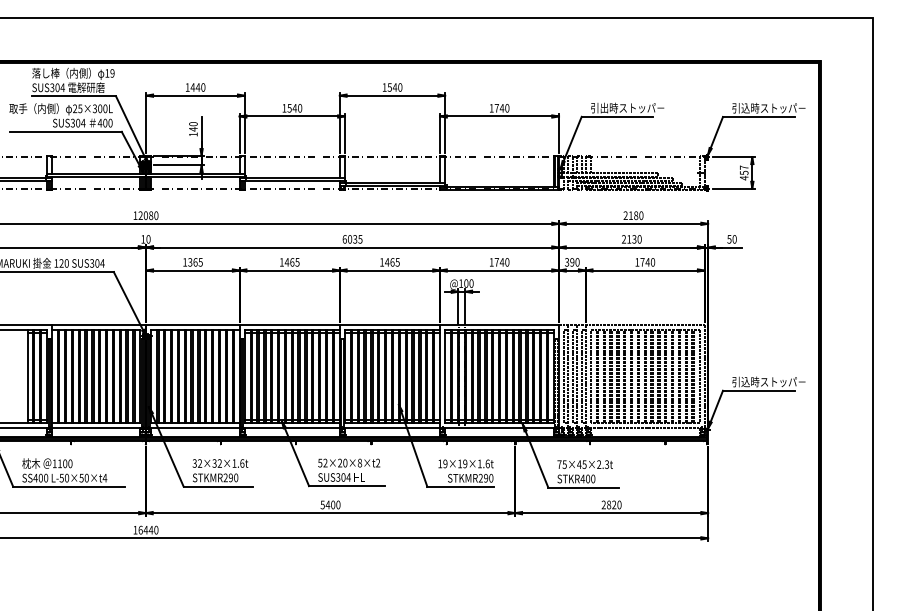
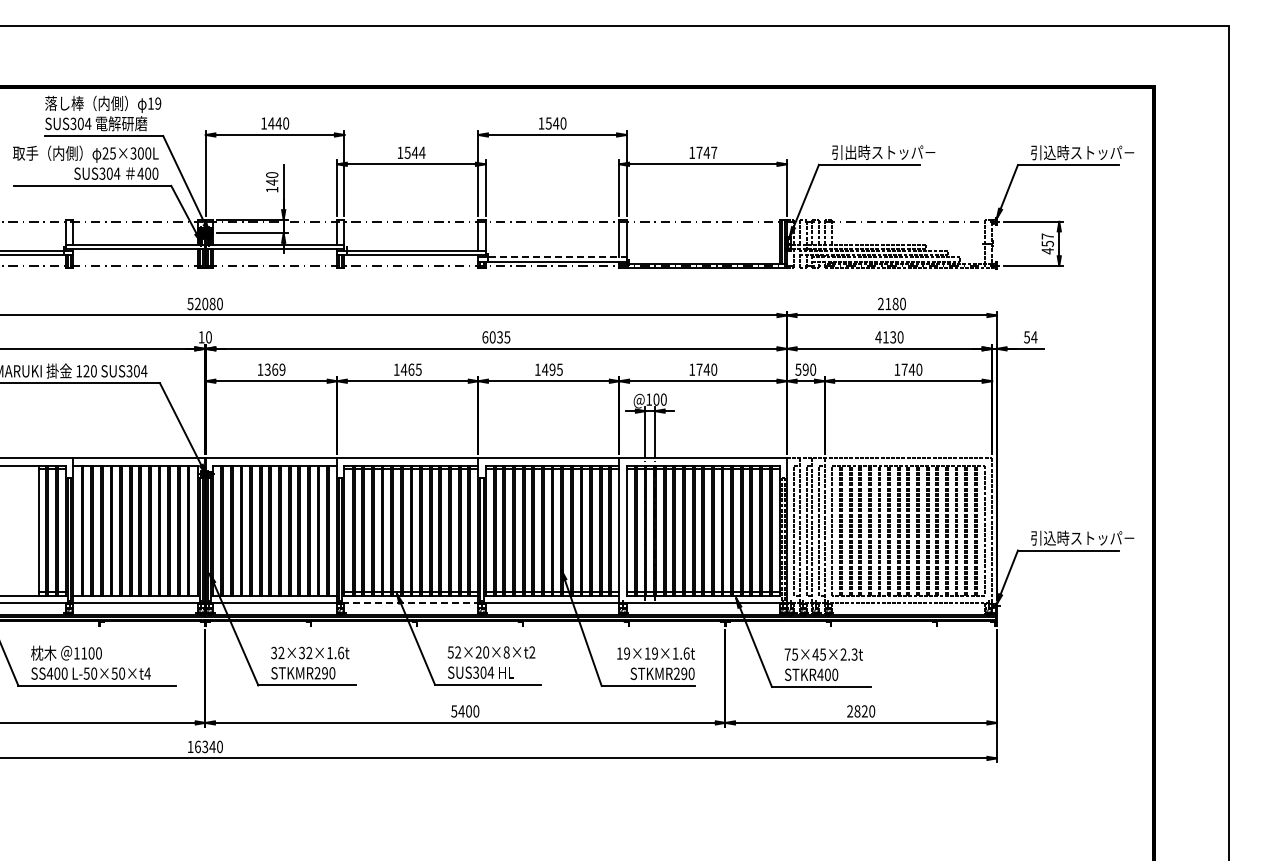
text: (300, 108) -> (422, 152), 1540 -> 1544
text: (507, 108) -> (714, 152), 1740 -> 1747
line: (393, 182) -> (553, 257), solid -> dashed
text: (135, 216) -> (190, 304), 12080 -> 52080
text: (623, 239) -> (878, 337), 2130 -> 4130
text: (734, 239) -> (1034, 337), 50 -> 54
text: (567, 261) -> (798, 368), 390 -> 590
text: (200, 262) -> (282, 369), 1365 -> 1369
text: (392, 262) -> (552, 369), 1465 -> 1495
line: (291, 427) -> (410, 602), solid -> dashed
text: (146, 529) -> (205, 746), 16440 -> 16340

